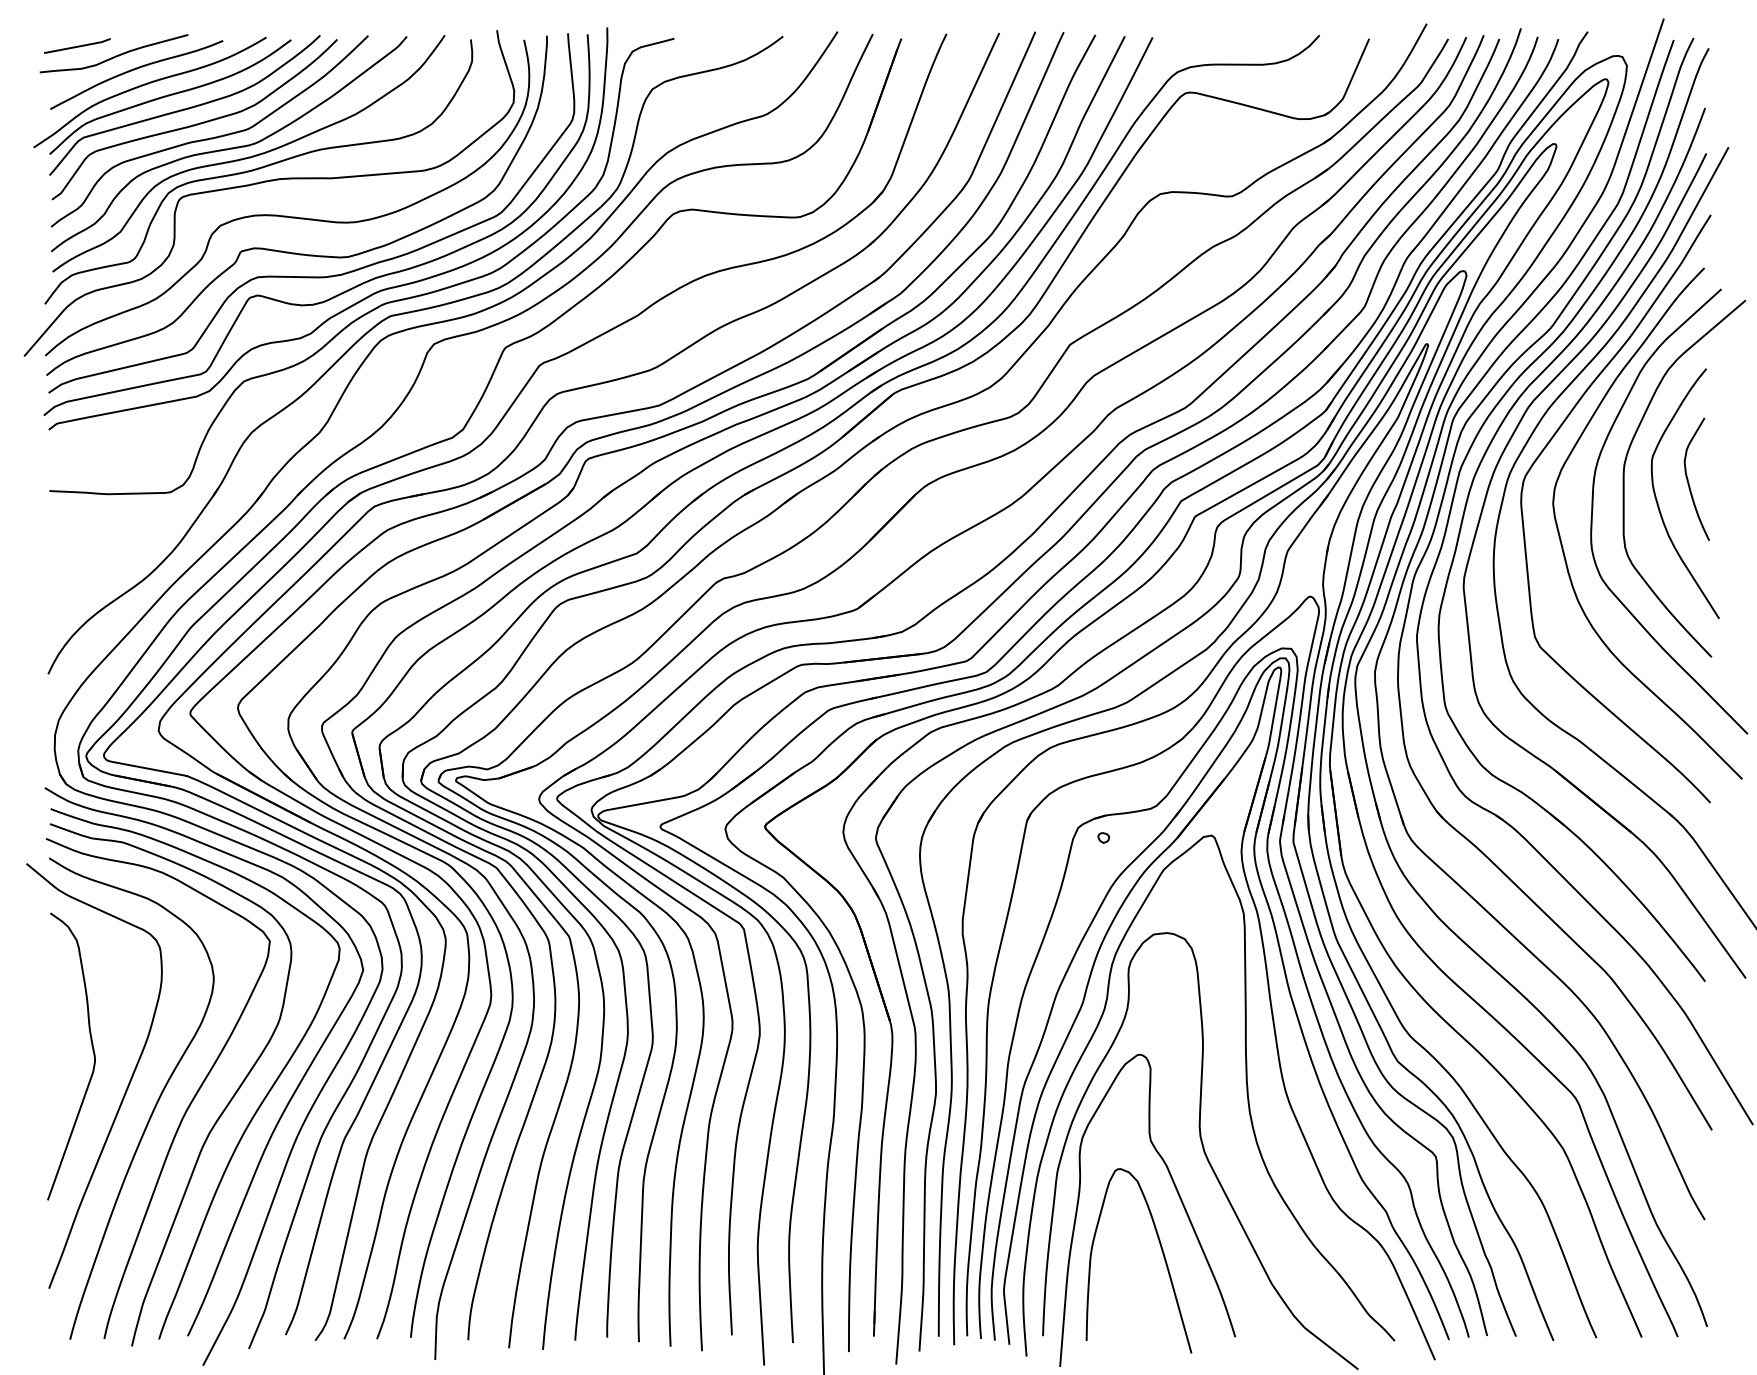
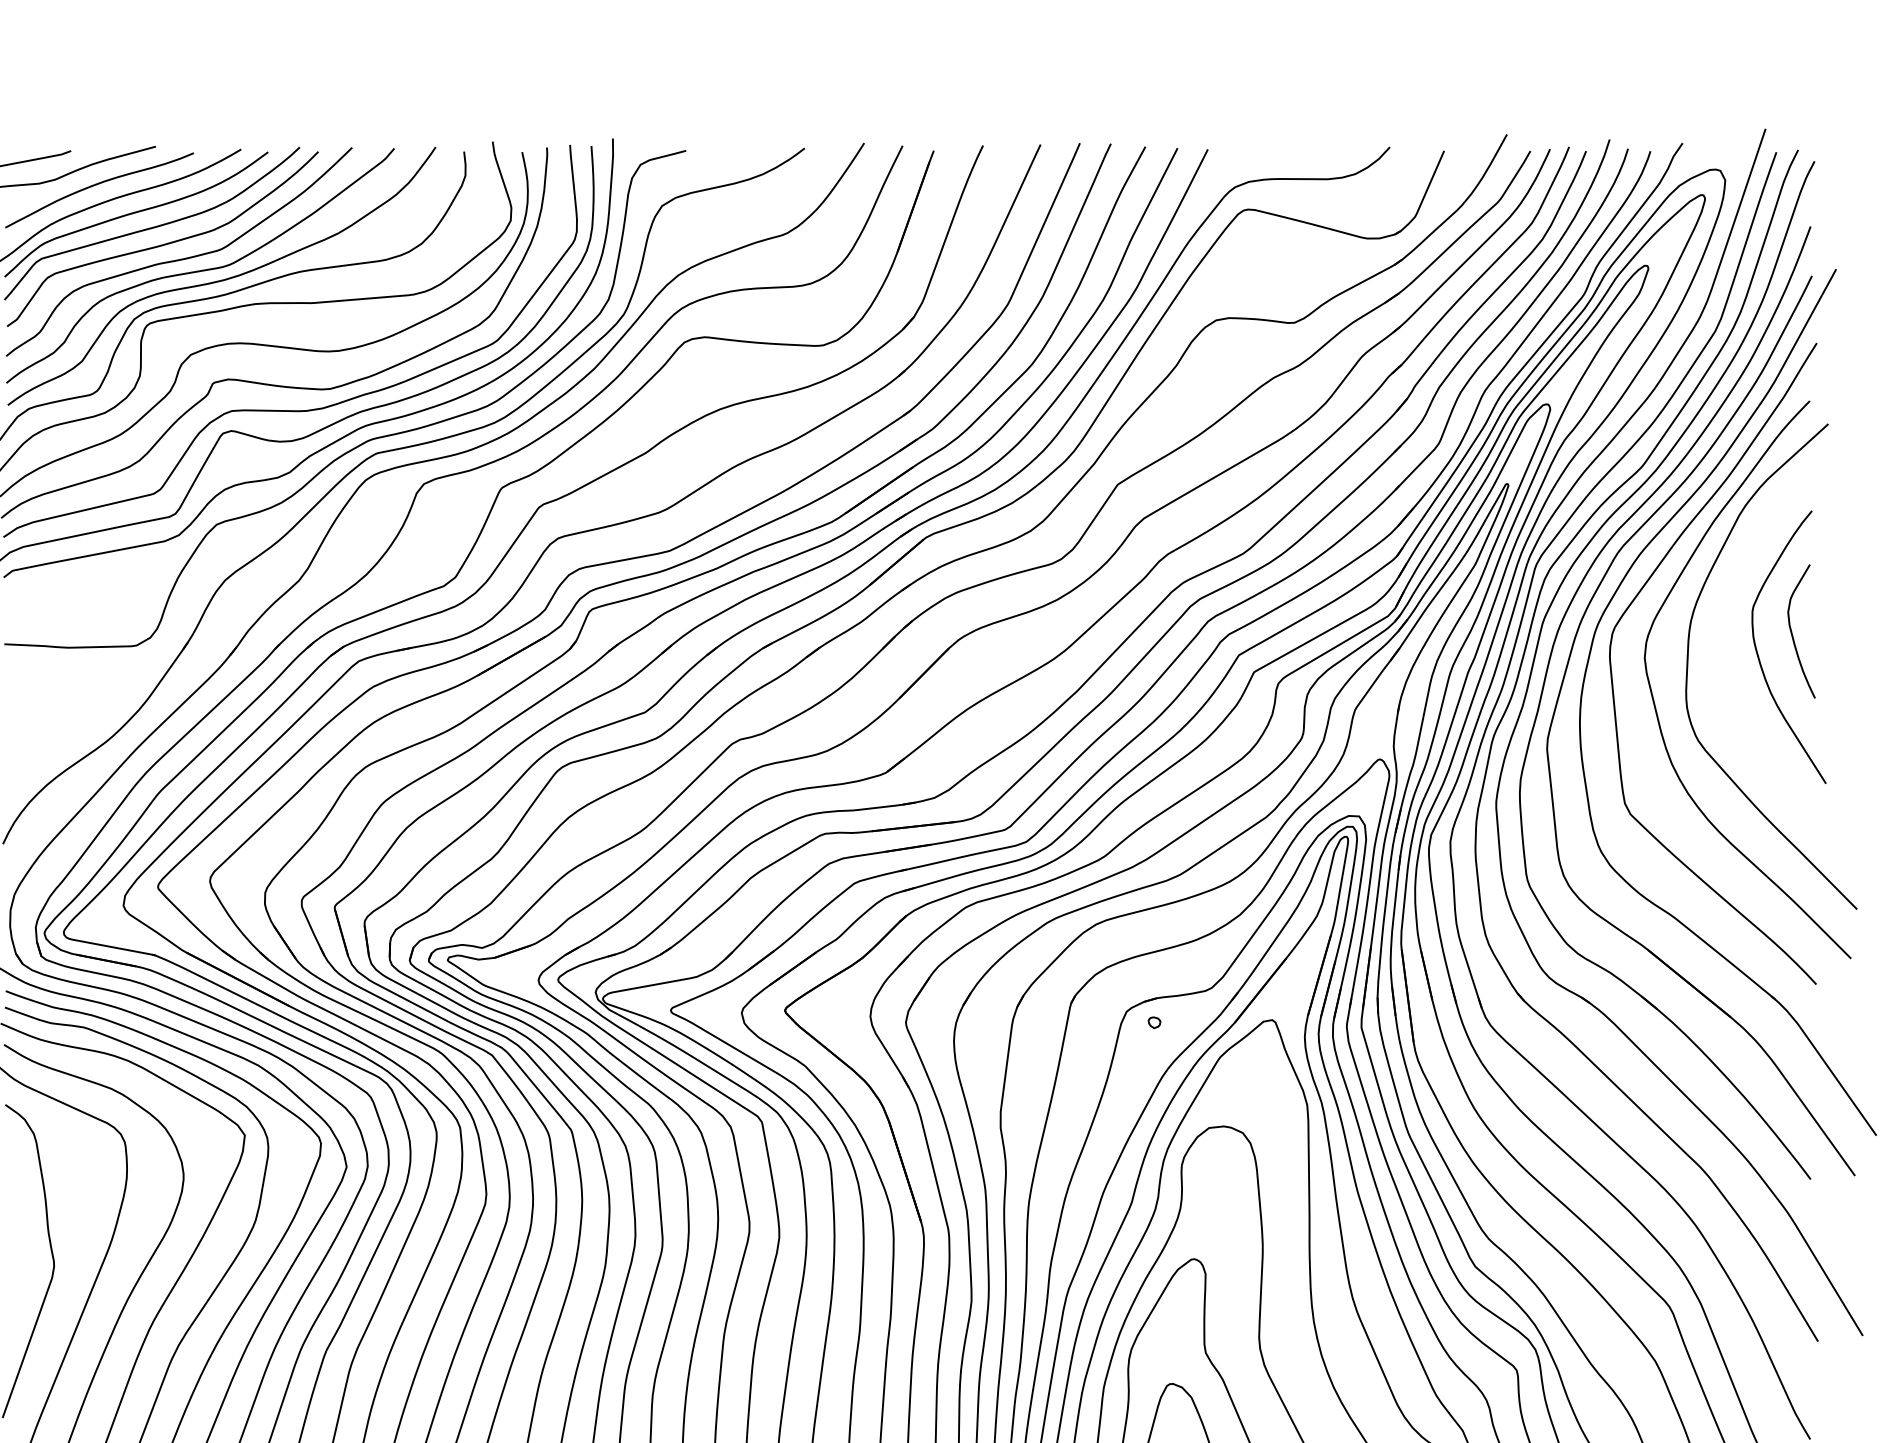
curve: (1624, 478) -> (1722, 630), removed

